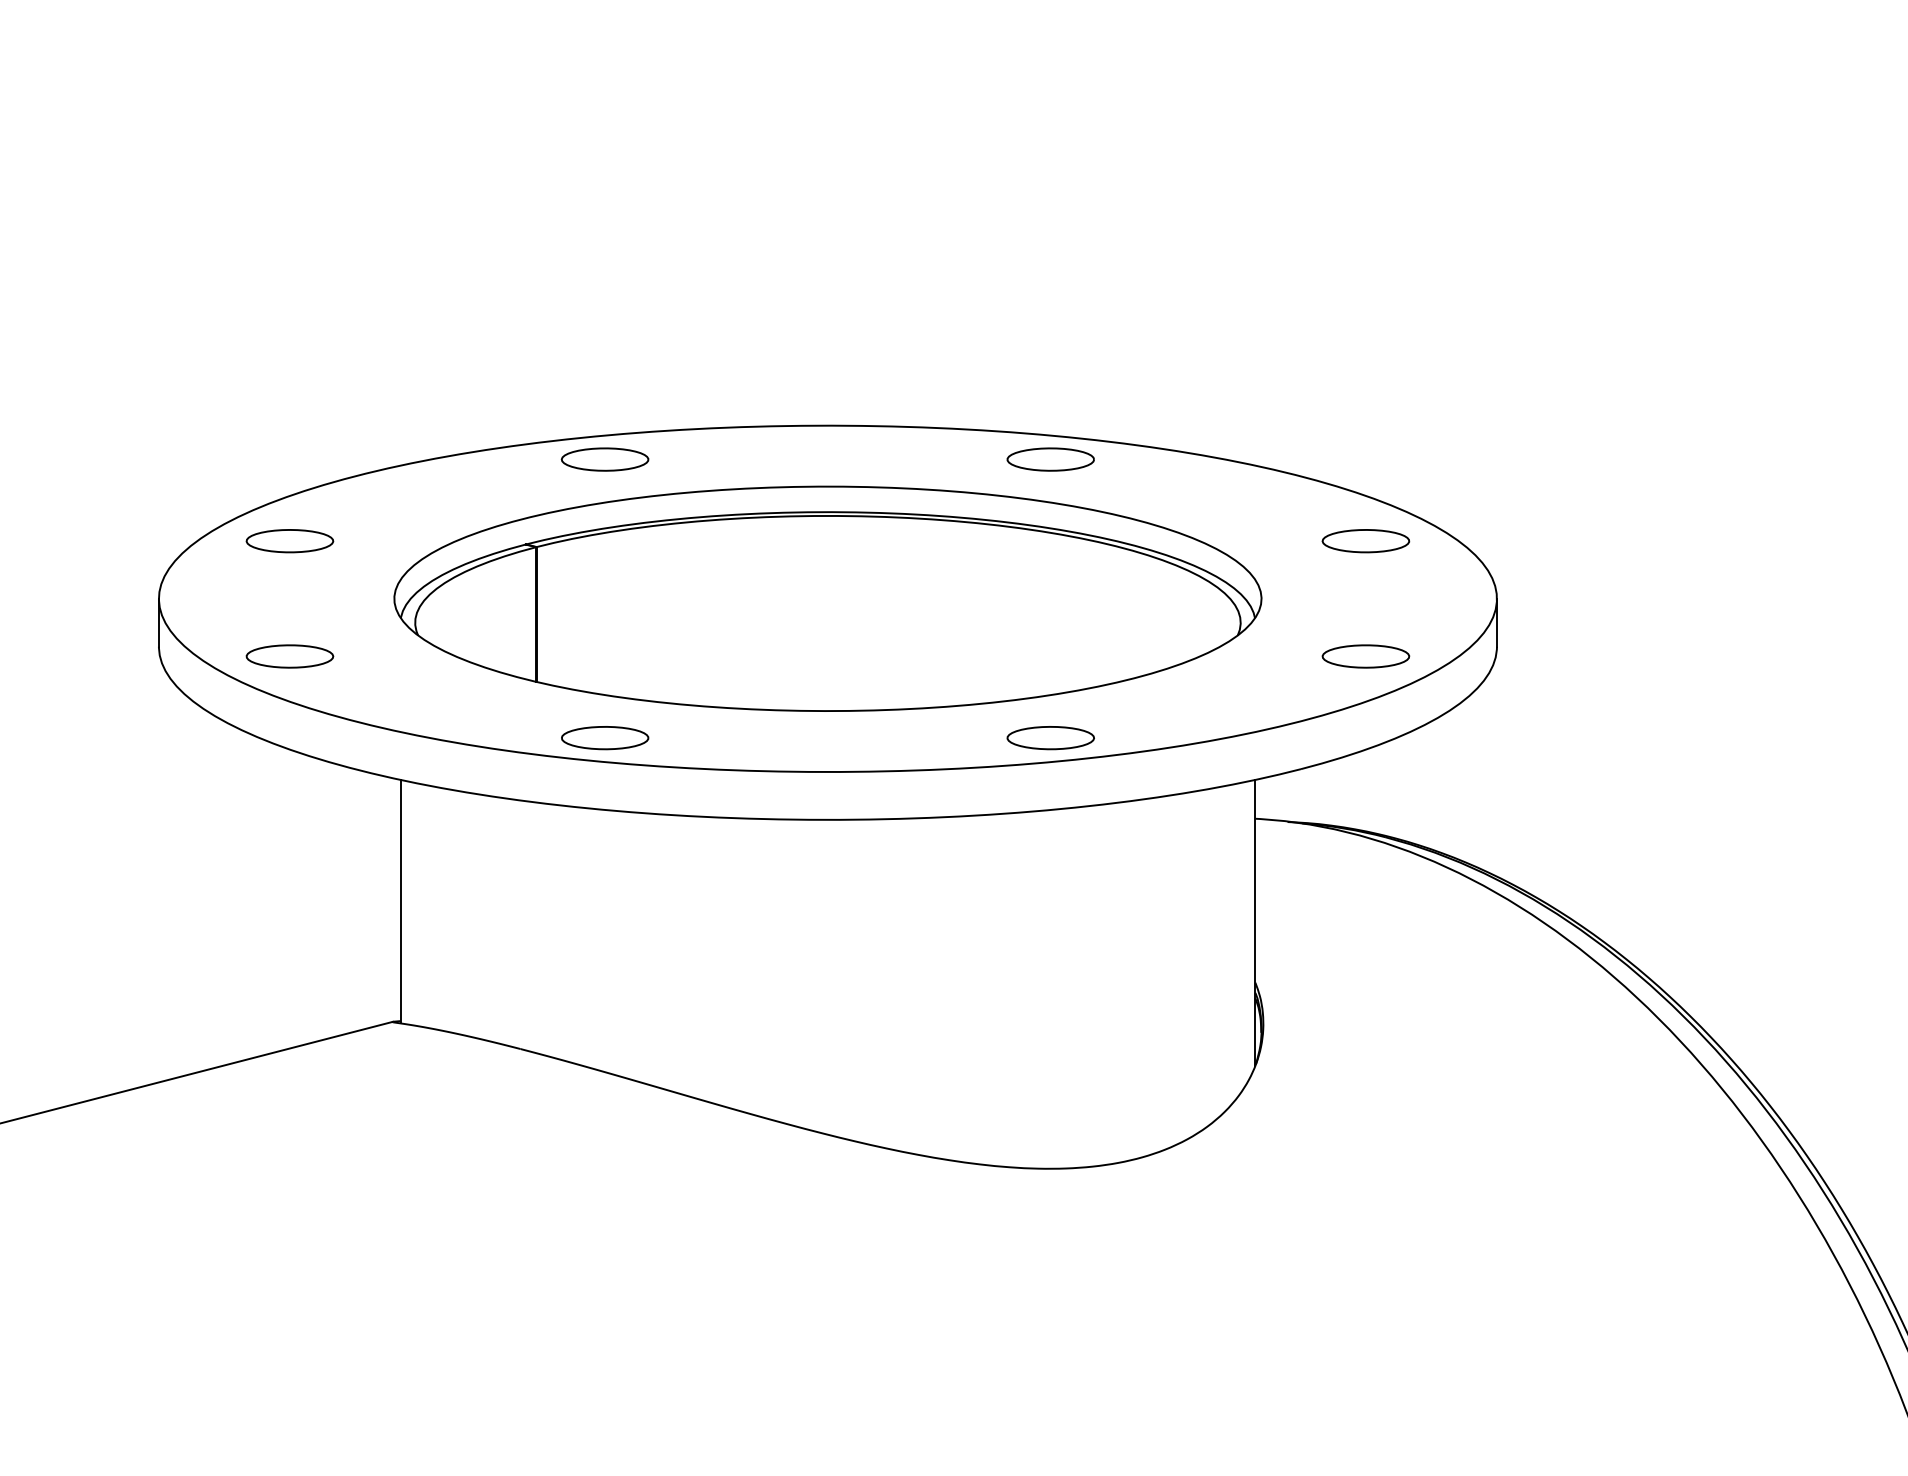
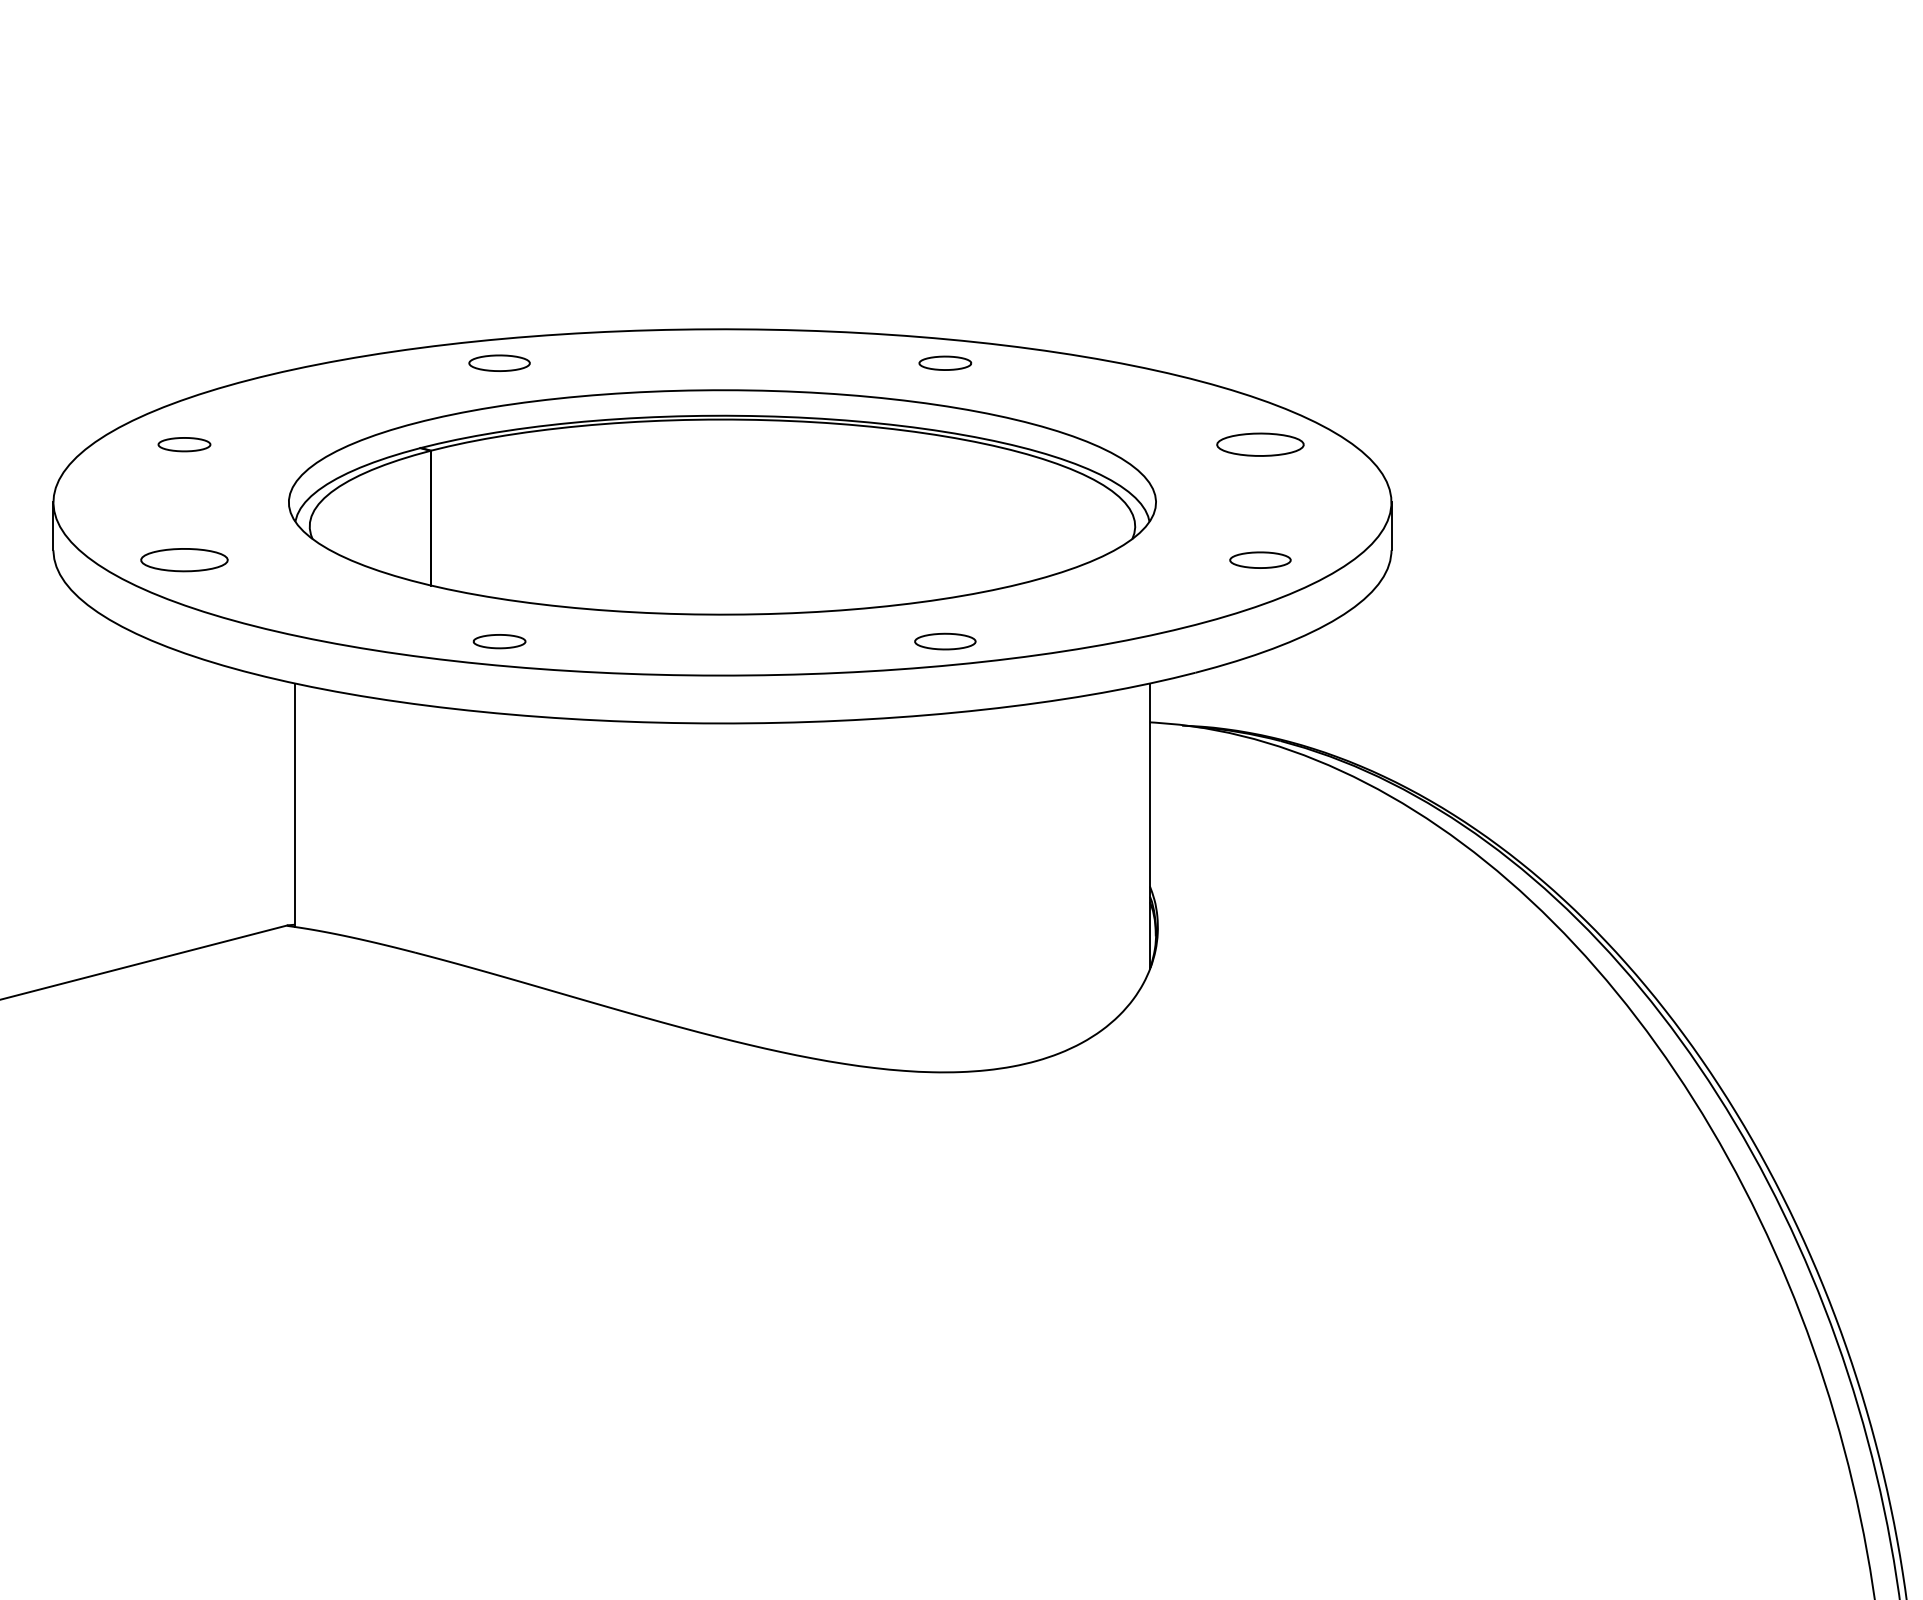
part: (604, 459) -> (499, 363), size x0.7
part: (1050, 459) -> (945, 363), size x0.6
part: (289, 540) -> (184, 444), size x0.6
part: (1365, 656) -> (1260, 560), size x0.7
part: (604, 737) -> (499, 641), size x0.6
part: (1050, 737) -> (945, 641), size x0.7

